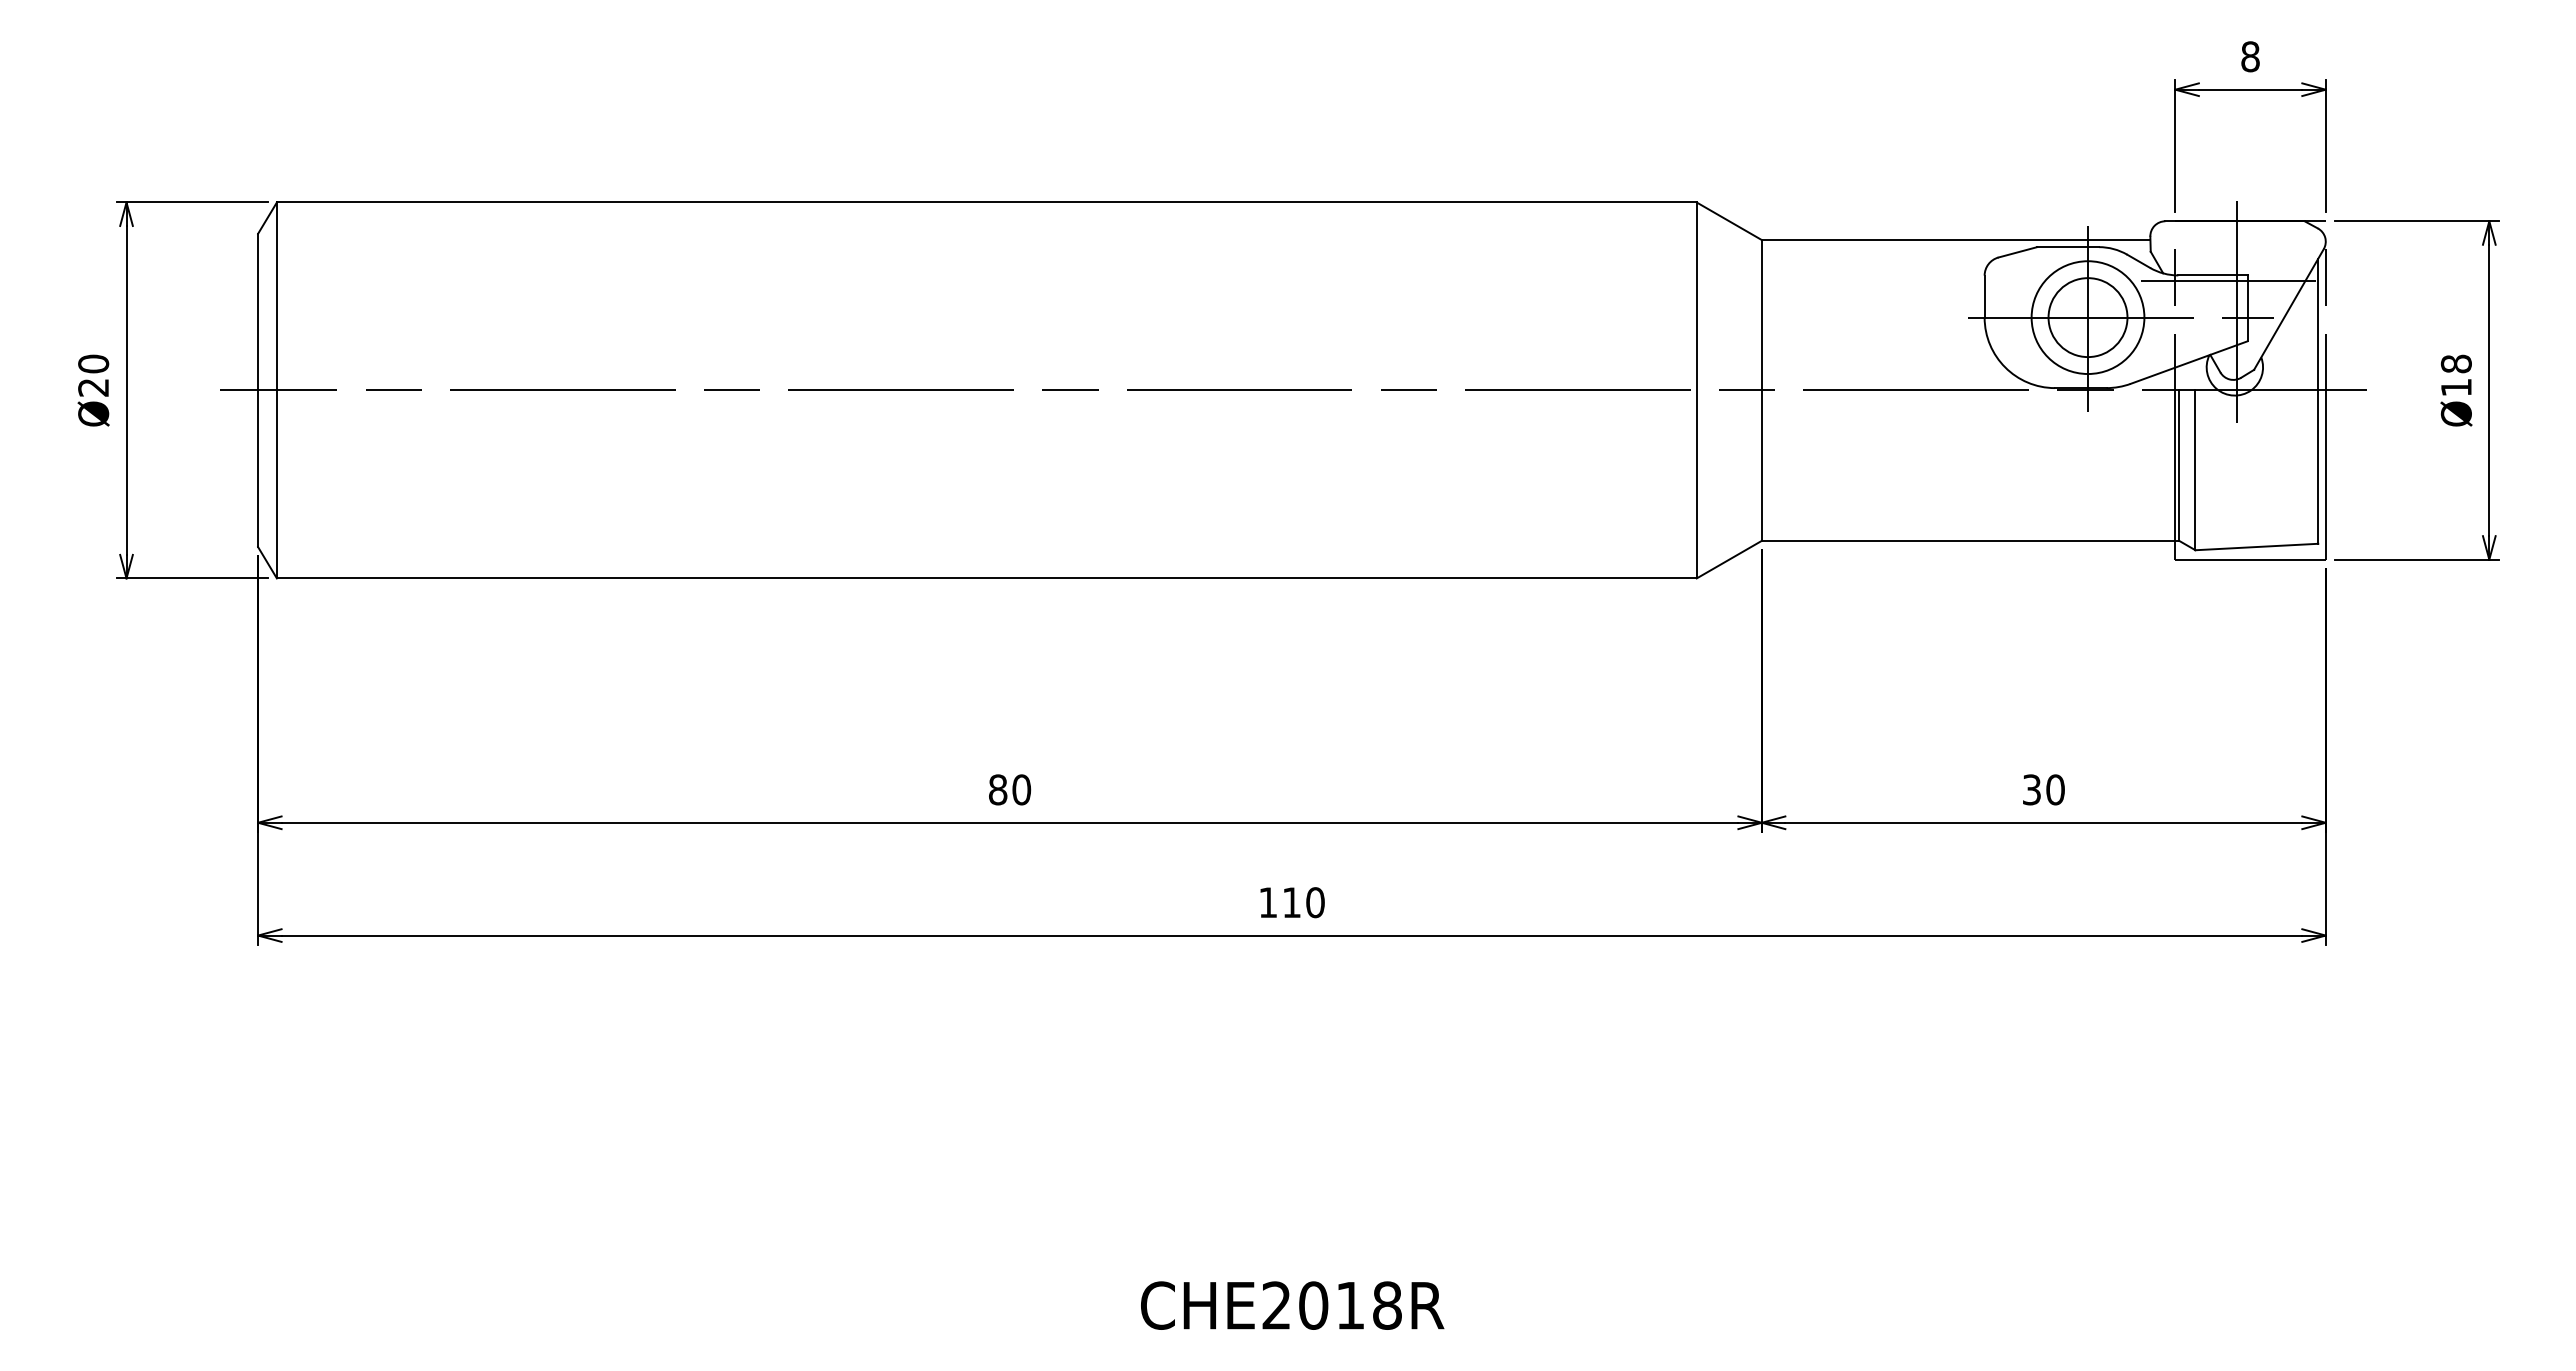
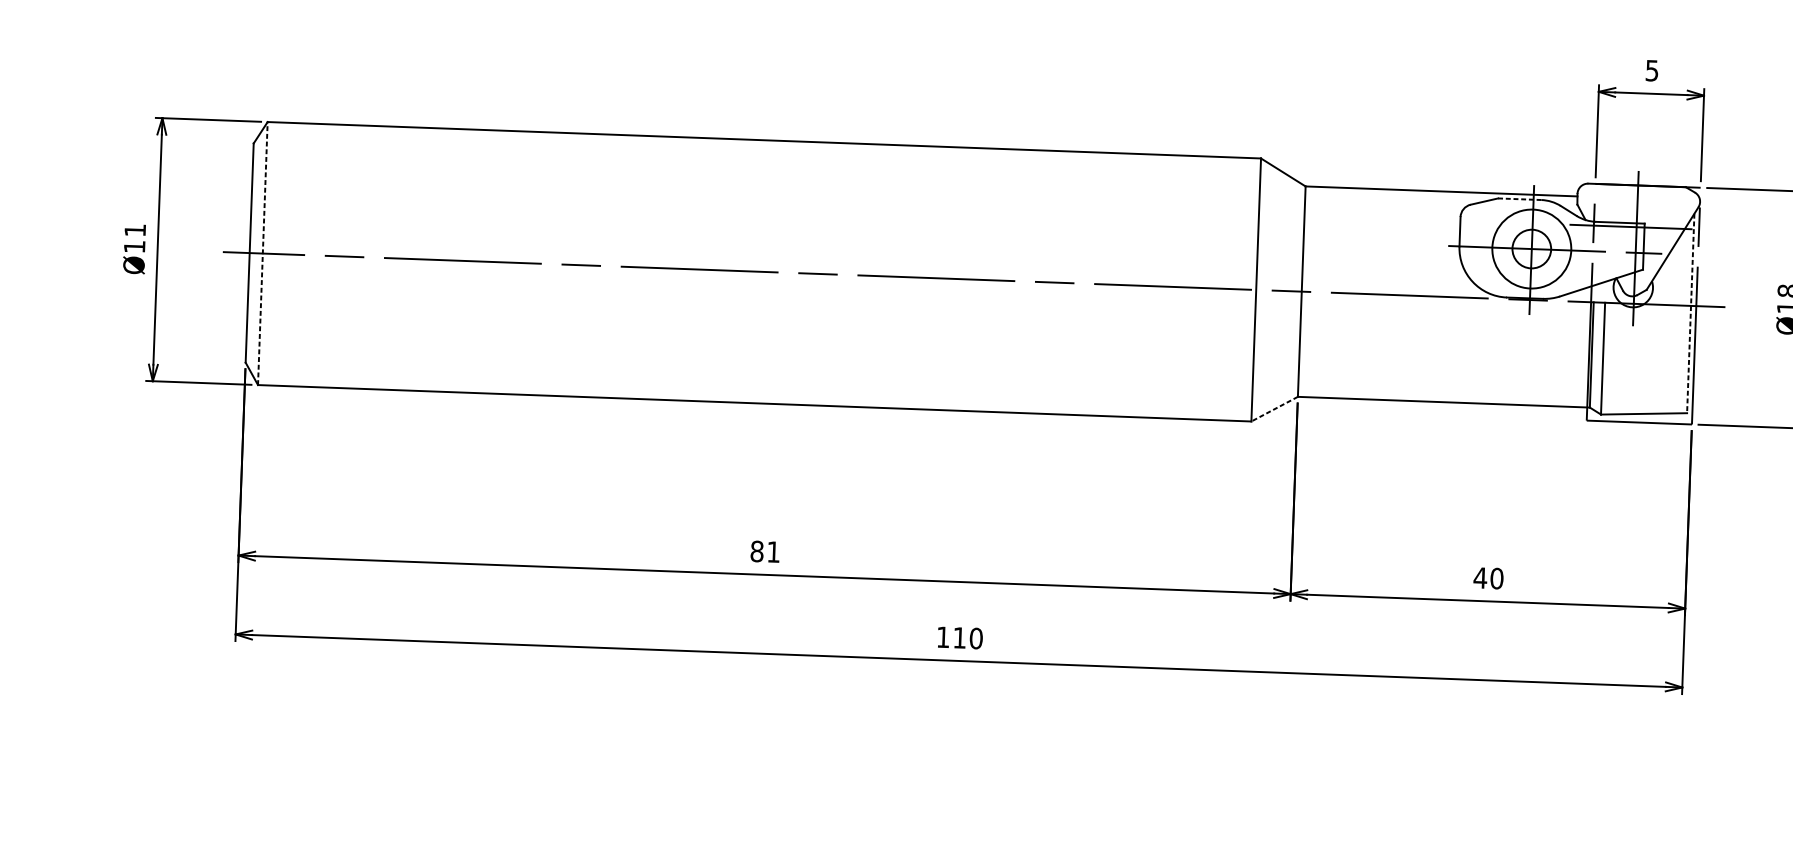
text: (2250, 56) -> (1652, 70), 8 -> 5
line: (2068, 247) -> (1519, 199), solid -> dashed
circle: (2087, 317) -> (1531, 248), size x0.7
text: (93, 375) -> (134, 238), Ø20 -> Ø11
line: (276, 390) -> (262, 253), solid -> dashed
line: (2318, 401) -> (1690, 313), solid -> dashed
line: (1729, 559) -> (1274, 409), solid -> dashed
text: (1021, 789) -> (773, 551), 80 -> 81
text: (2031, 789) -> (1480, 577), 30 -> 40

